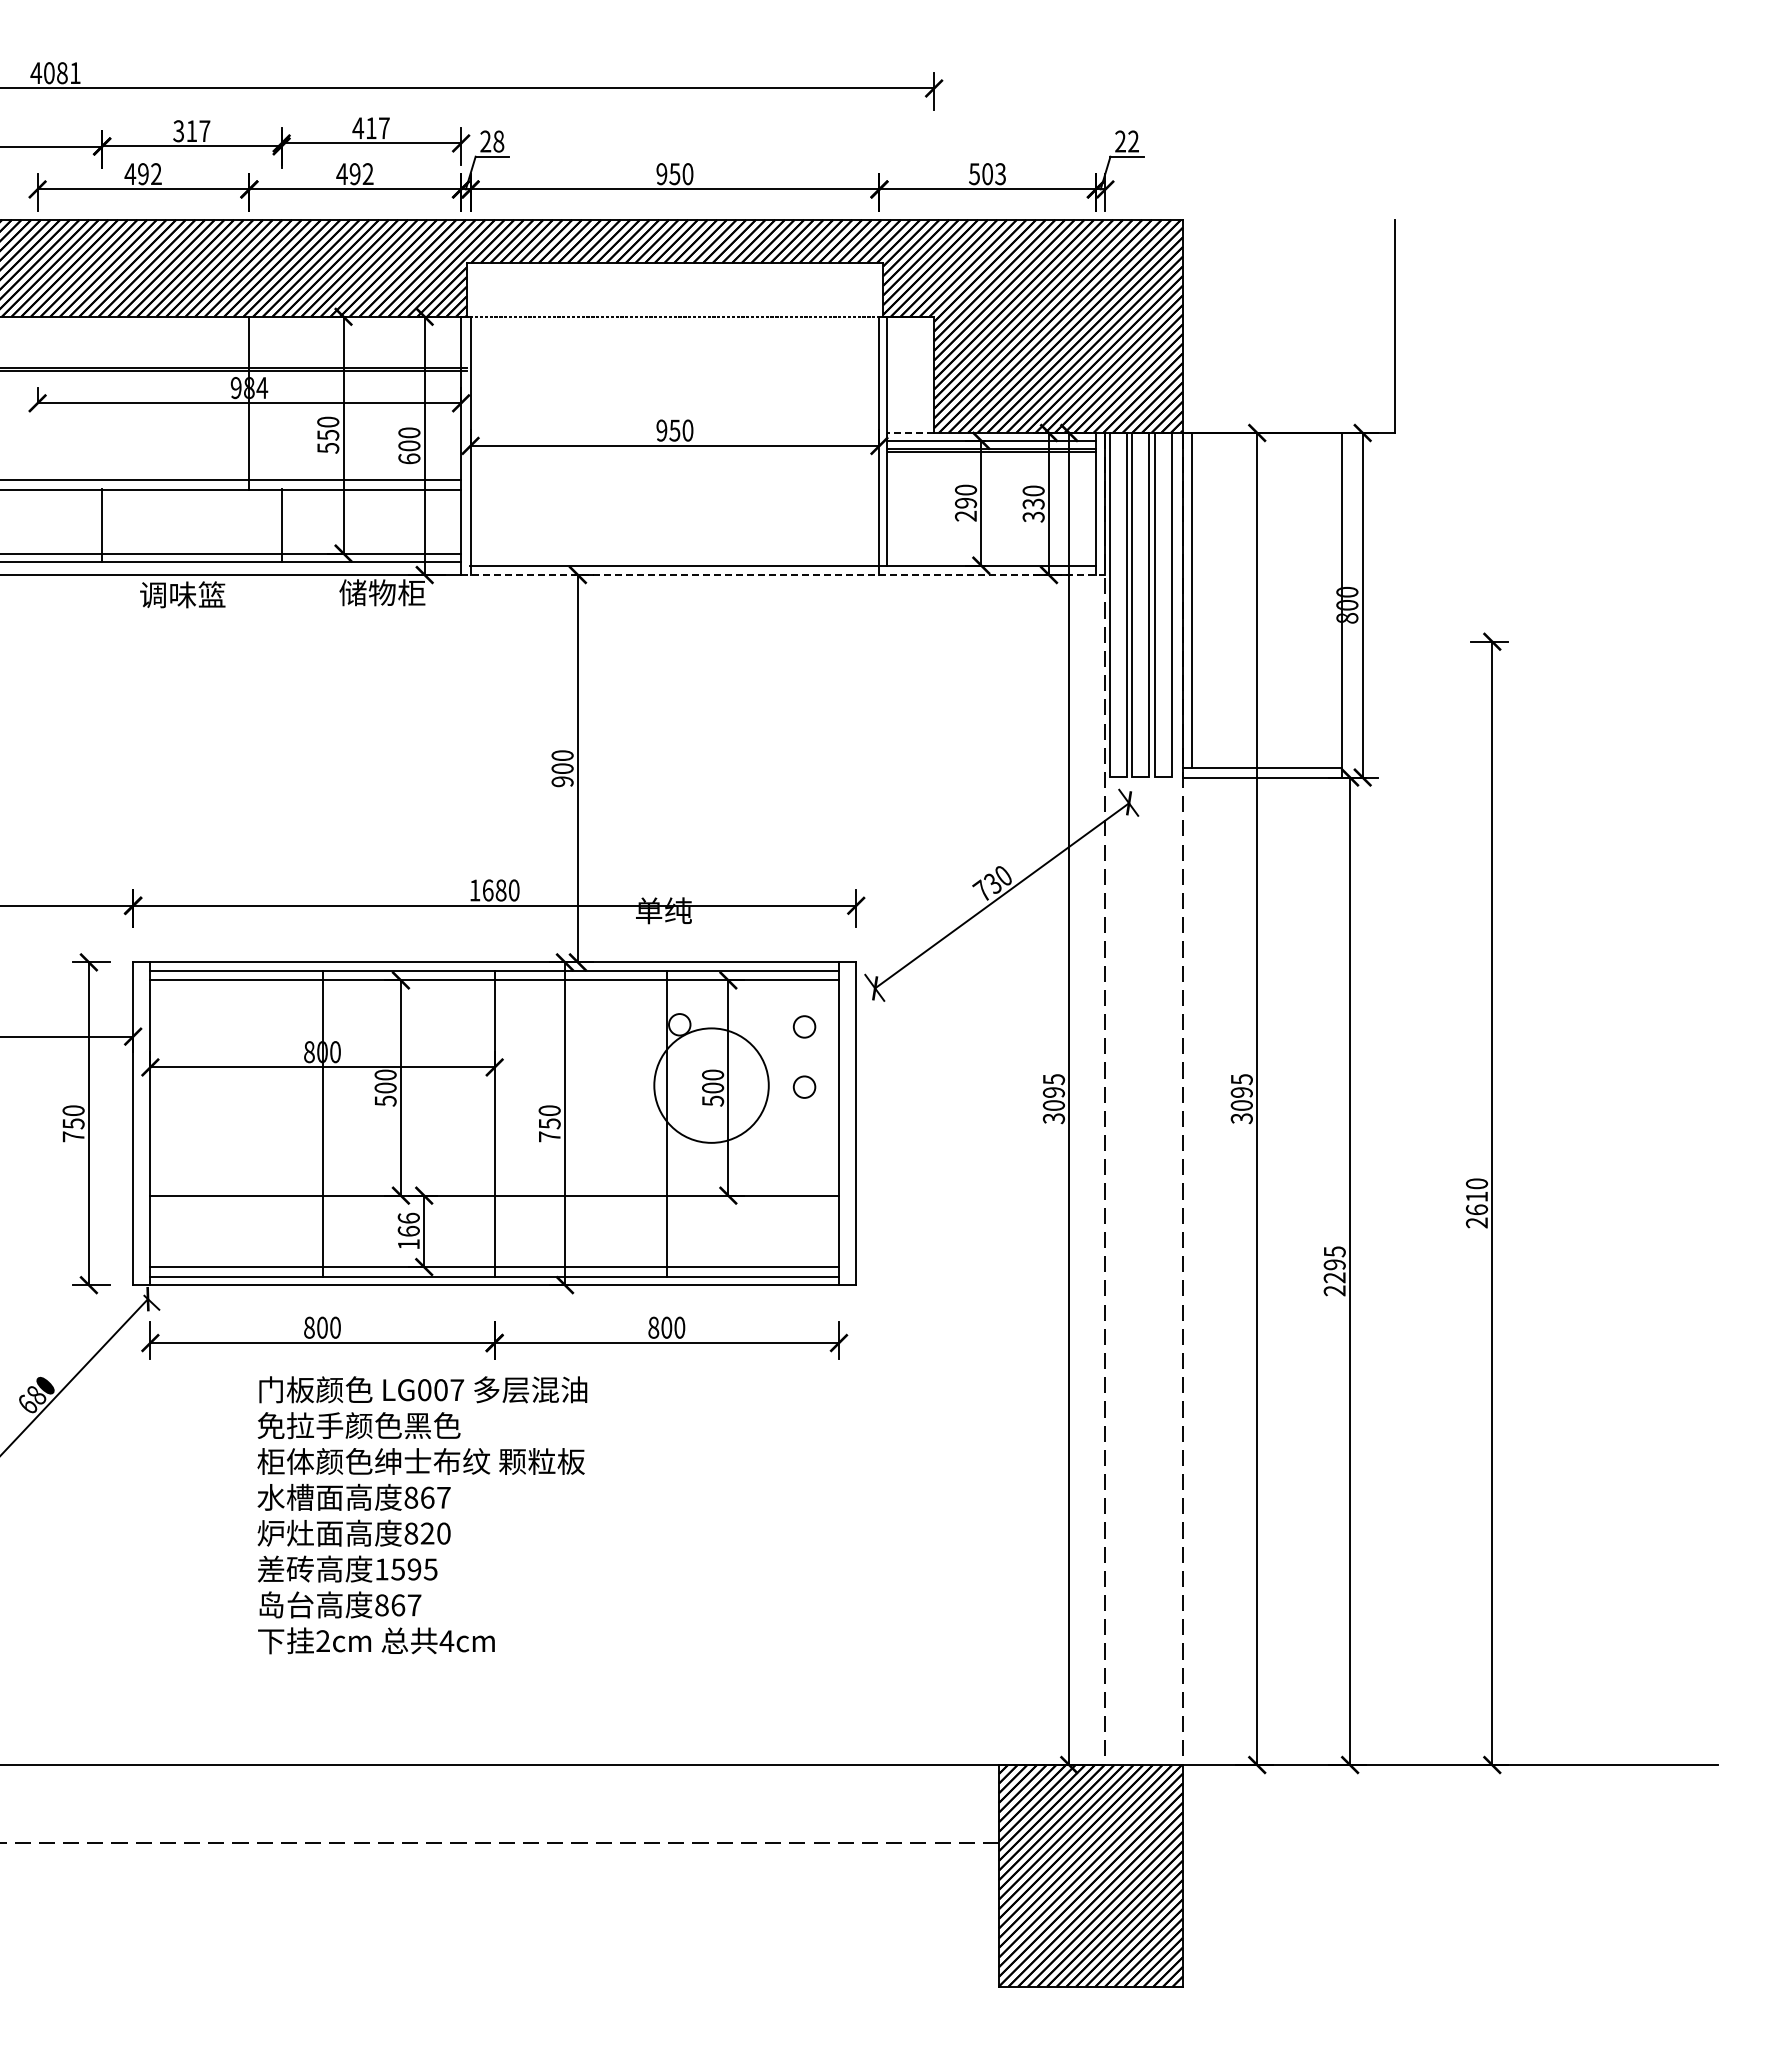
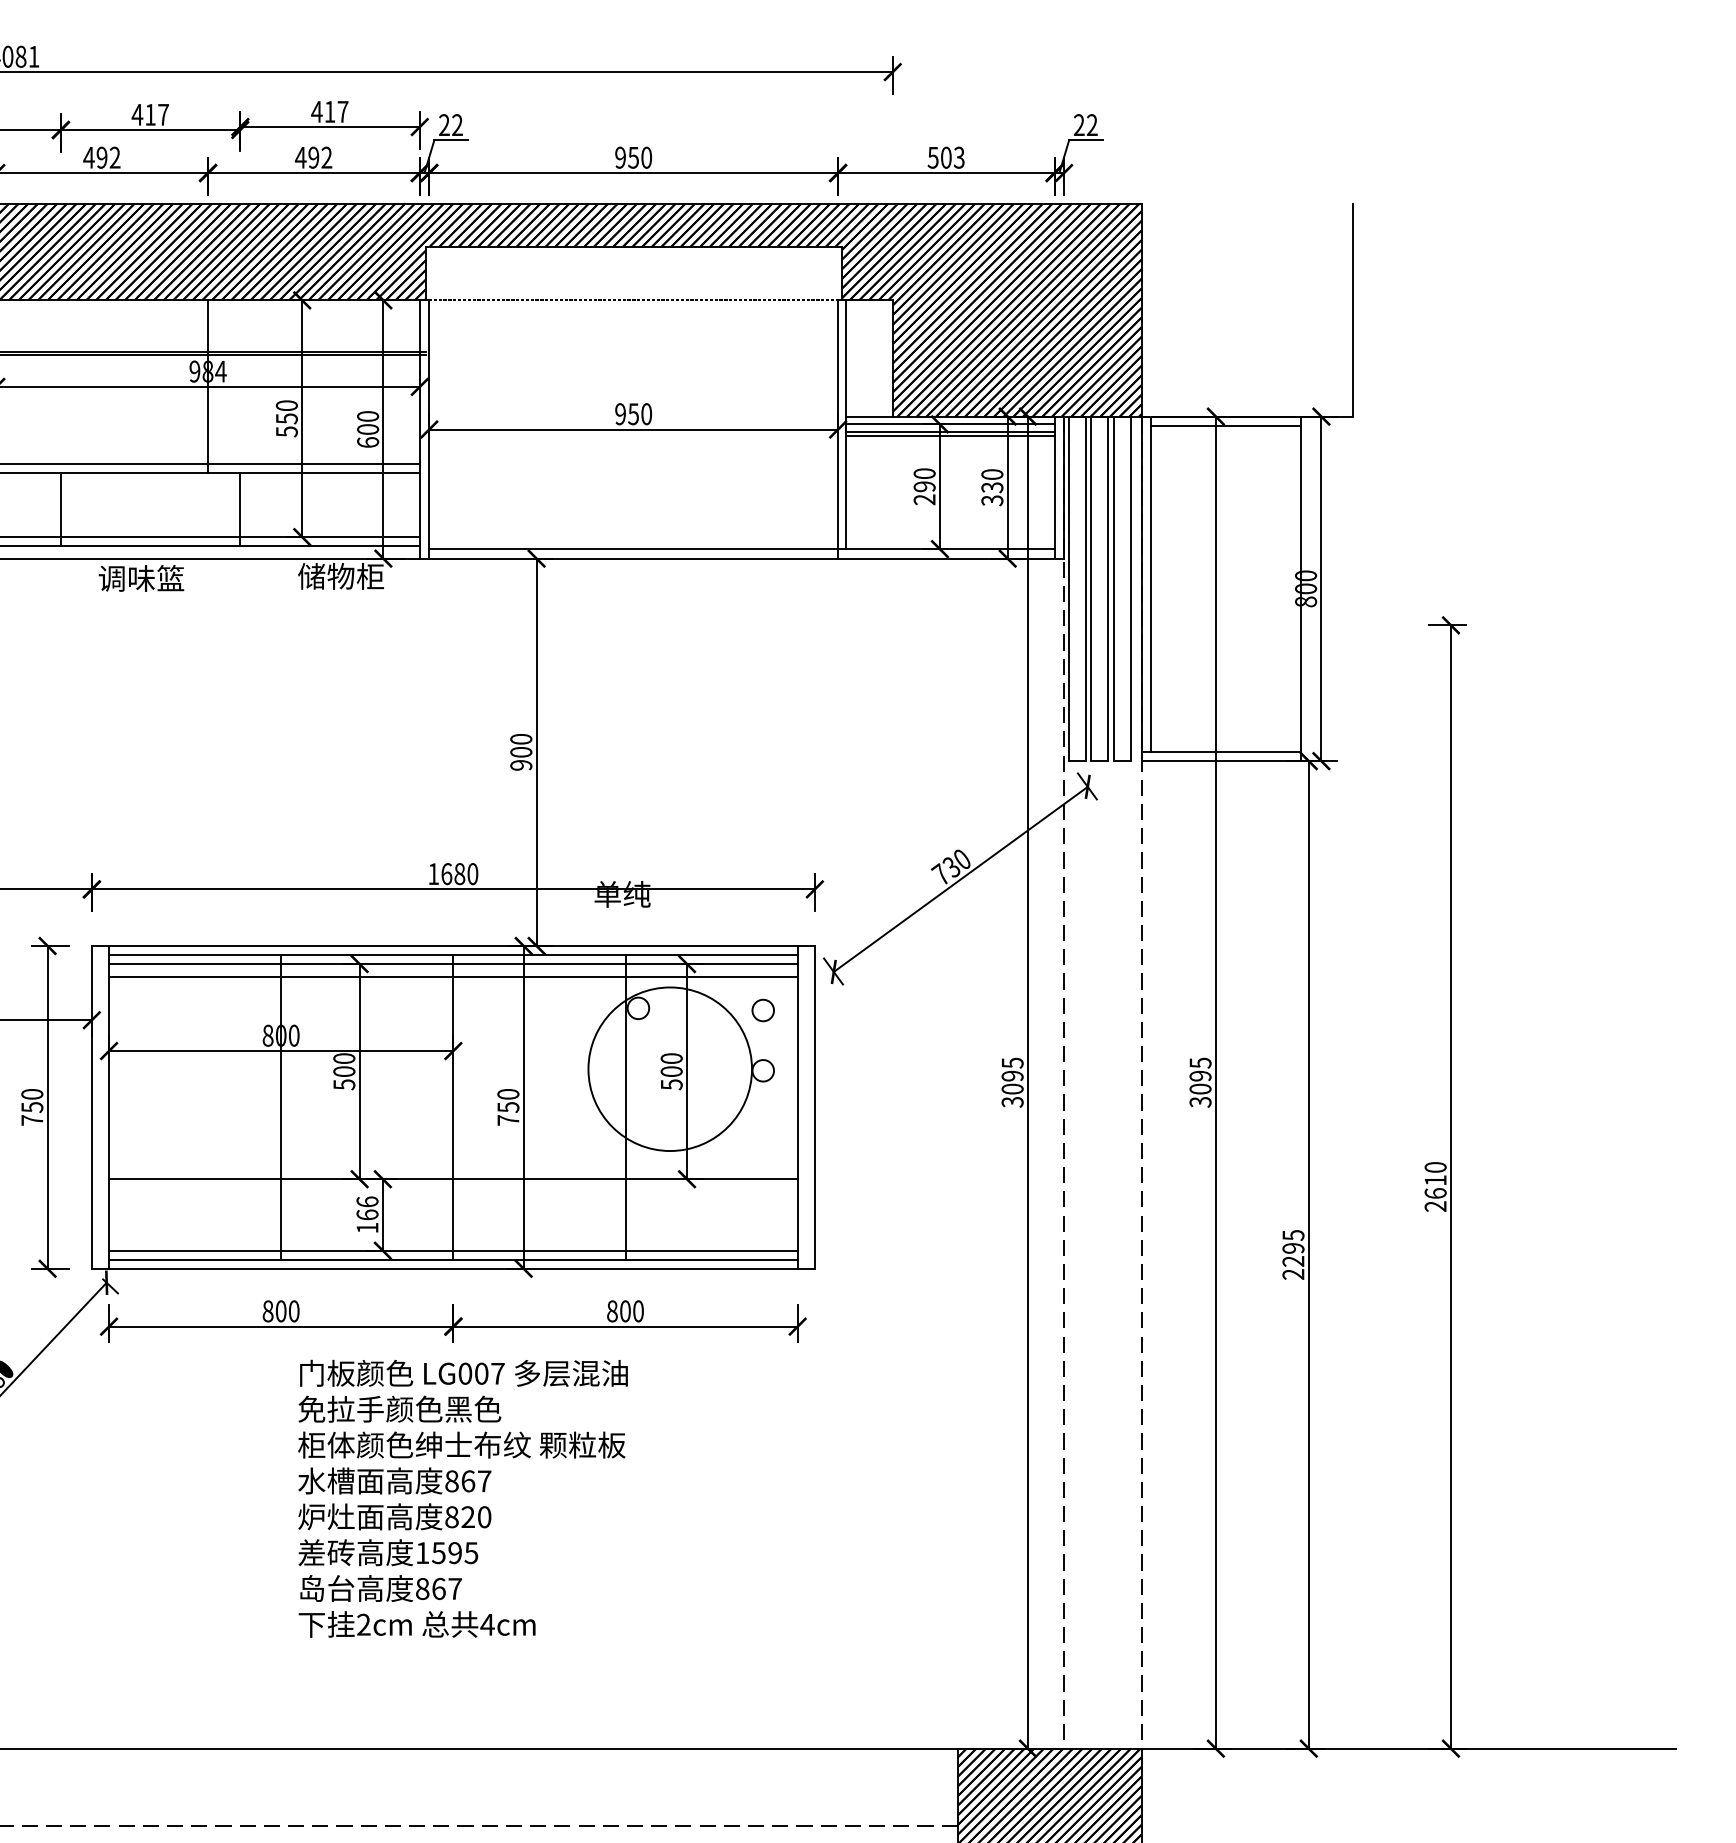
text: (178, 131) -> (137, 115), 317 -> 417
text: (498, 141) -> (457, 125), 28 -> 22
line: (910, 433) -> (869, 417), dashed -> solid
line: (1267, 442) -> (1226, 426), added
line: (783, 575) -> (742, 559), dashed -> solid
line: (494, 993) -> (453, 977), added
circle: (711, 1085) -> (670, 1069), size x1.43
text: (422, 1515) -> (463, 1499), moved

